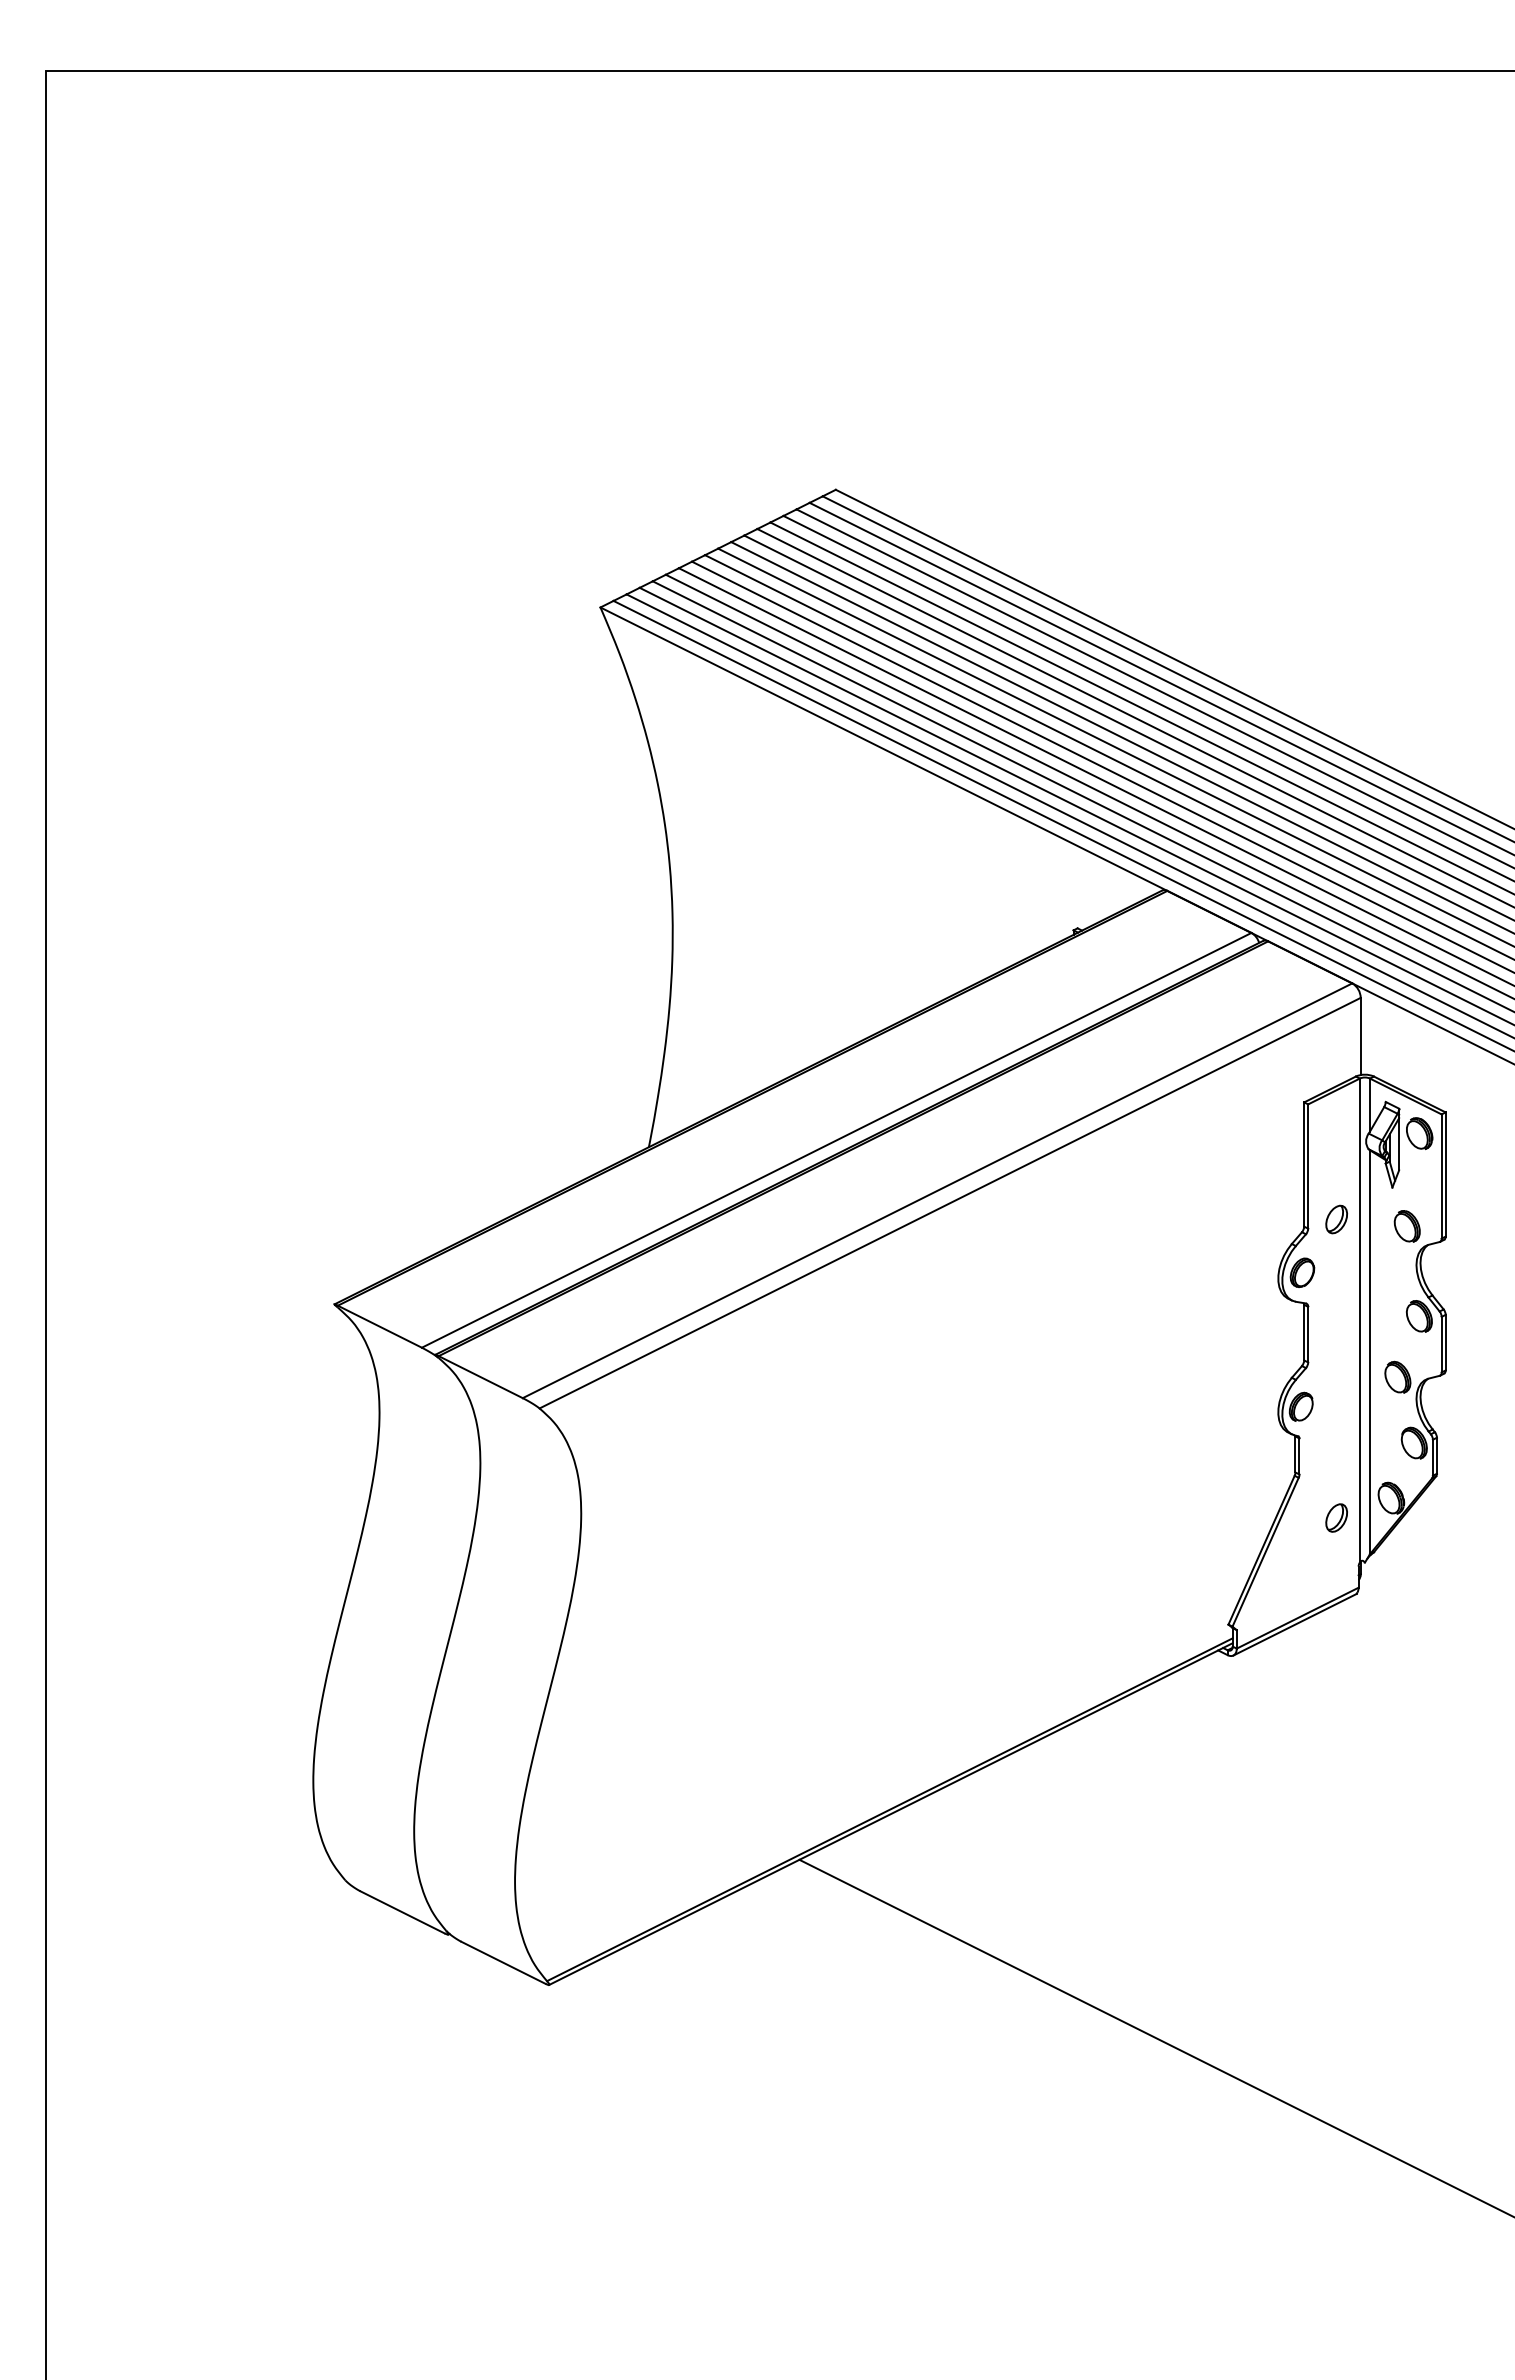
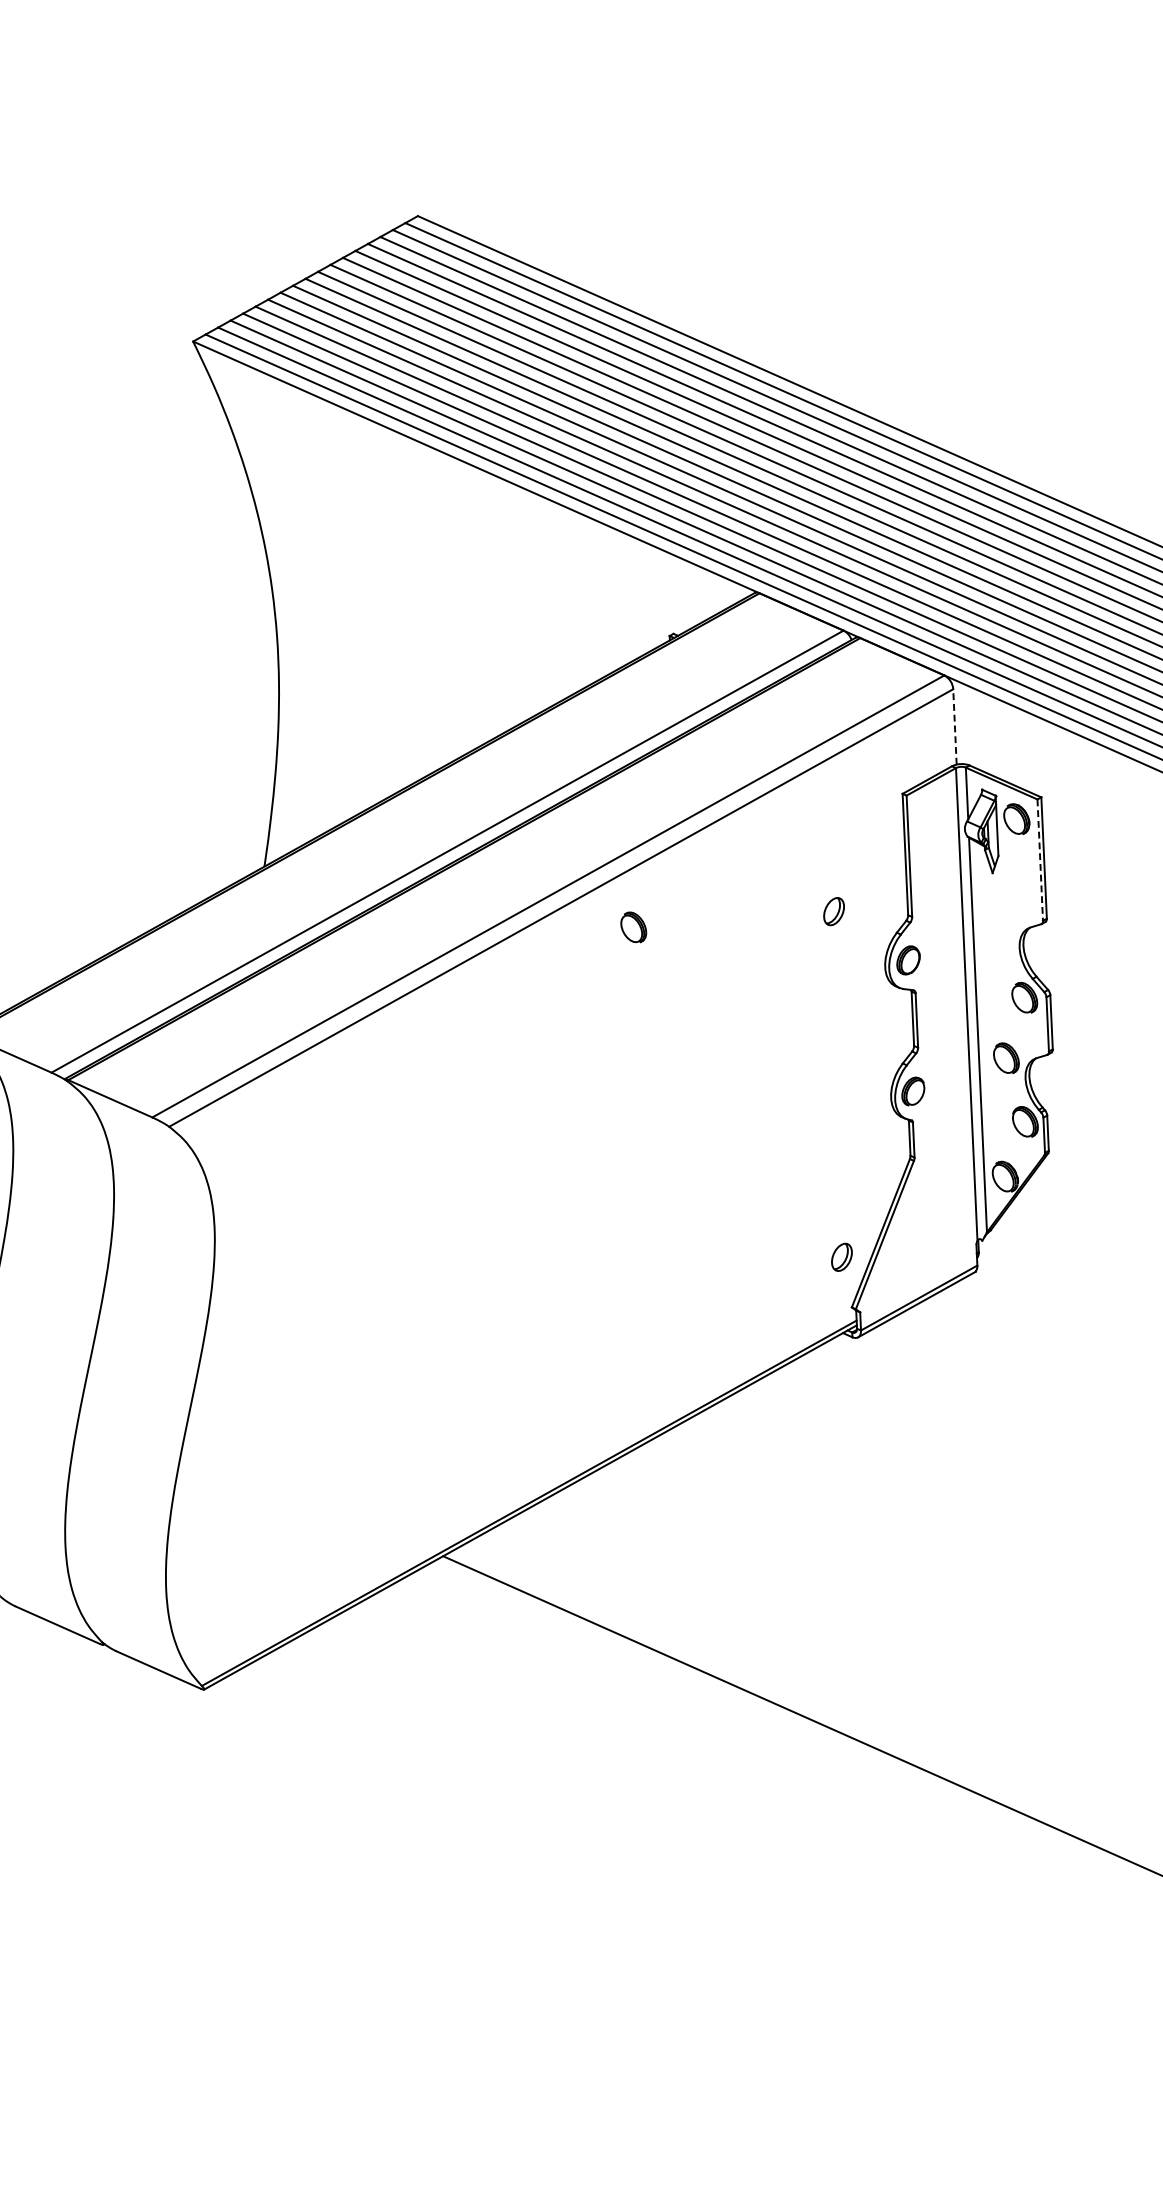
line: (1360, 1036) -> (954, 726), solid -> dashed
line: (1441, 1177) -> (1040, 861), solid -> dashed
part: (1336, 1219) -> (833, 911), moved
part: (1406, 1226) -> (632, 927), moved
part: (1336, 1517) -> (841, 1256), moved

